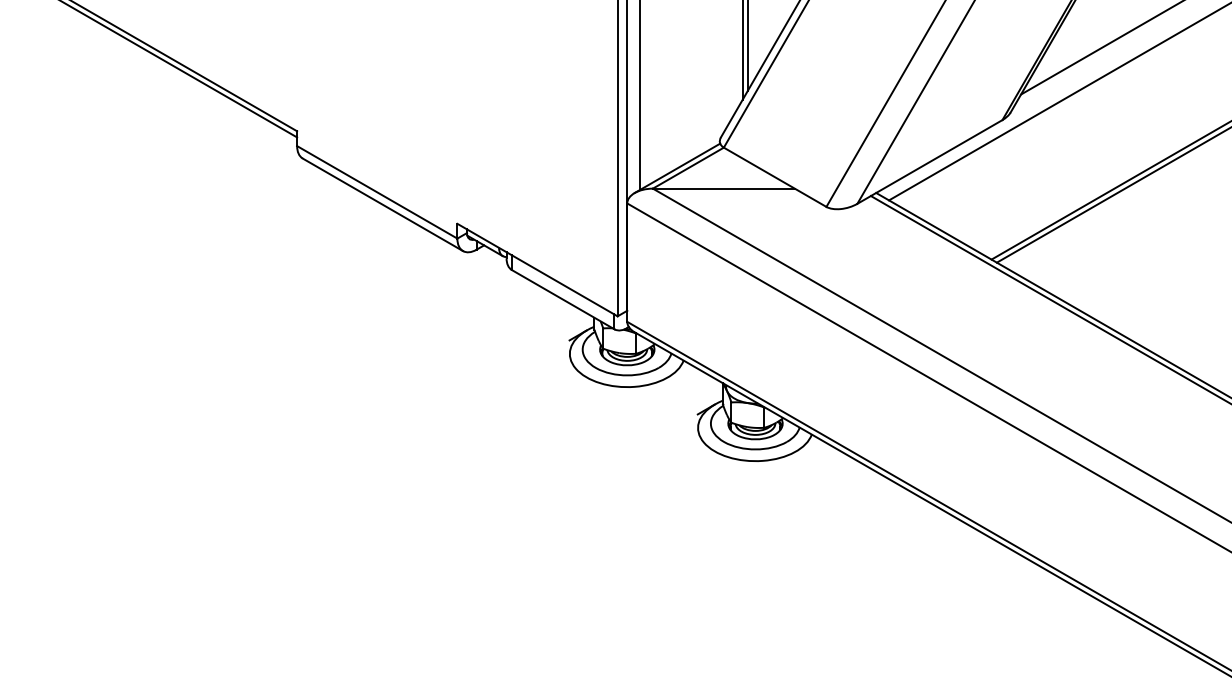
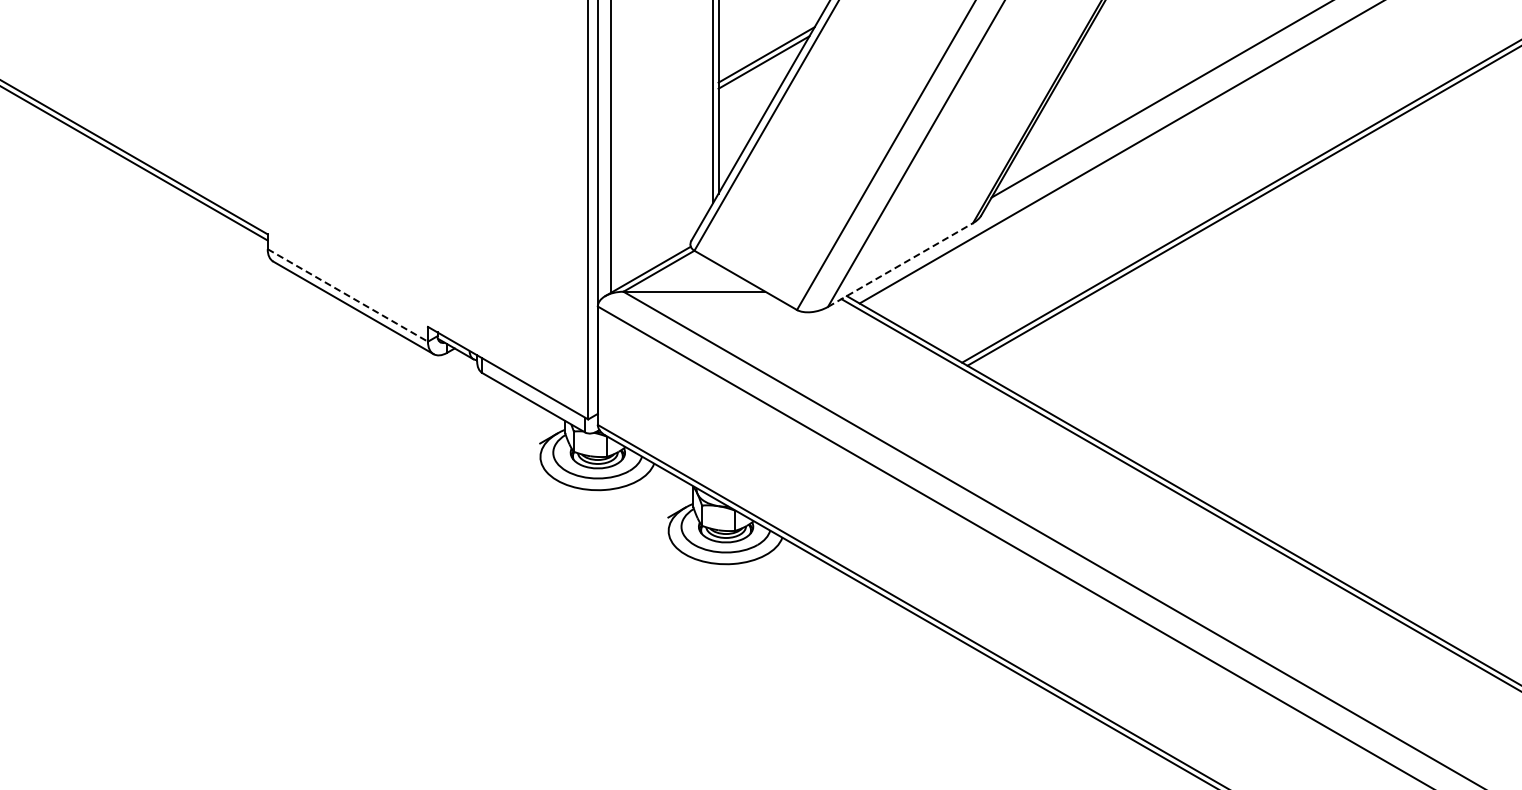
line: (929, 162) -> (900, 265), solid -> dashed
line: (376, 192) -> (347, 295), solid -> dashed

